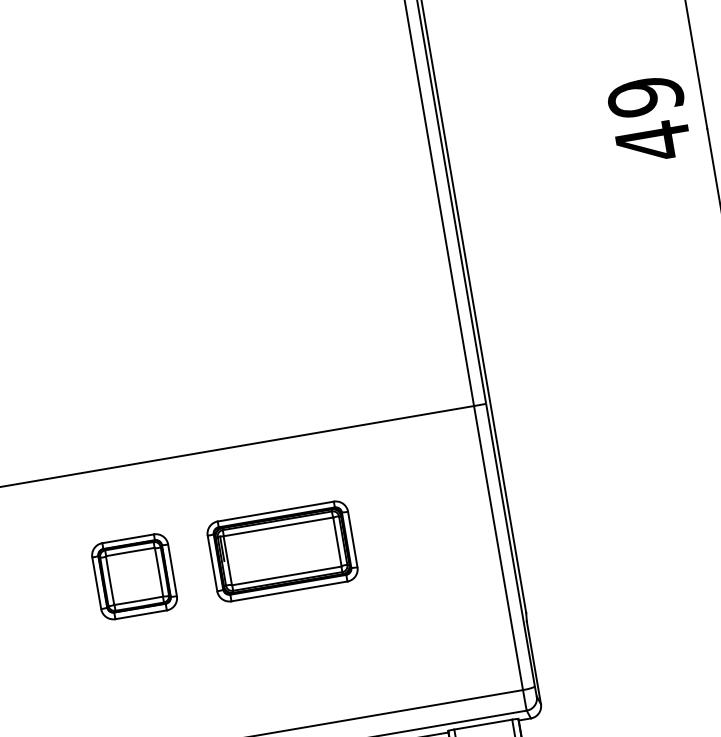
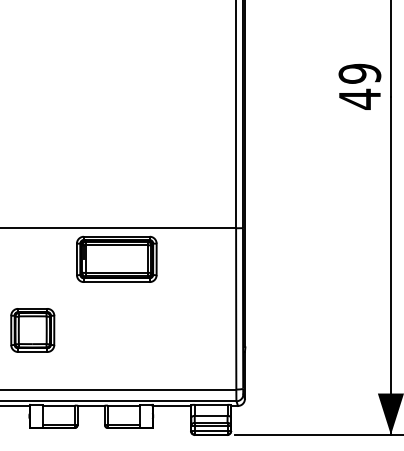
part: (281, 549) -> (116, 258), moved
part: (134, 577) -> (32, 330), moved

